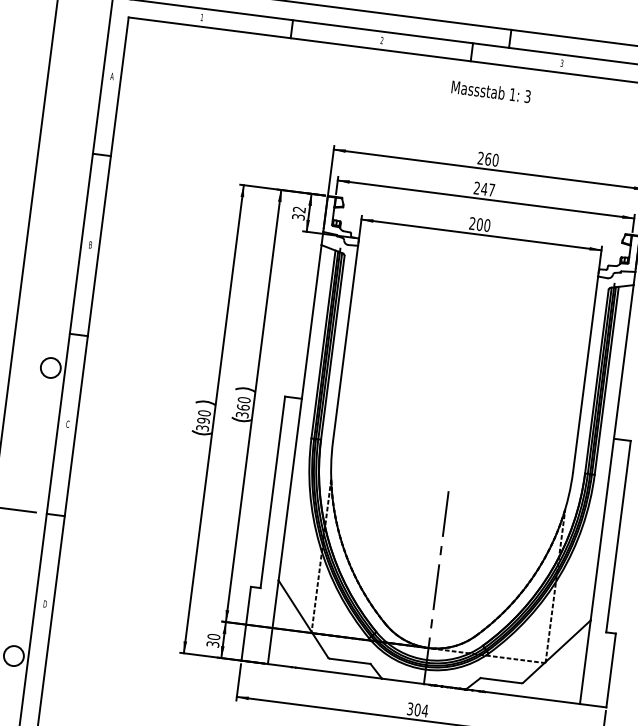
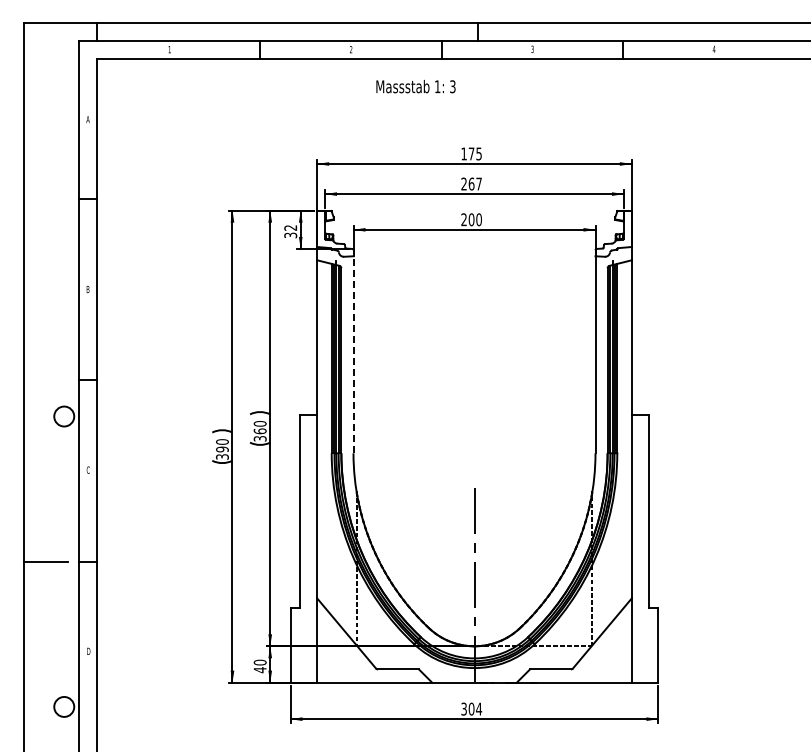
text: (490, 91) -> (415, 86), moved
text: (488, 158) -> (471, 153), 260 -> 175
text: (484, 188) -> (471, 183), 247 -> 267
line: (345, 343) -> (353, 354), solid -> dashed
text: (212, 644) -> (259, 670), 30 -> 40

